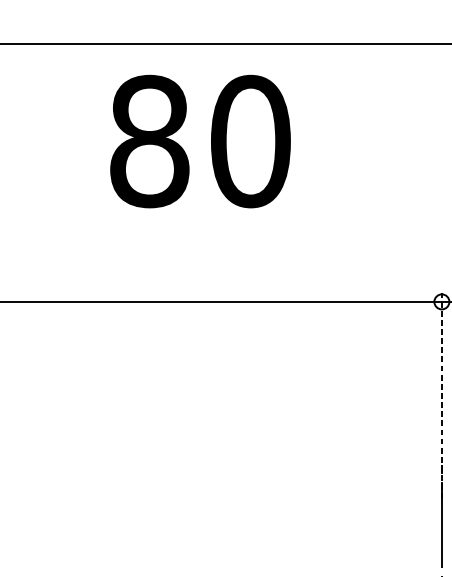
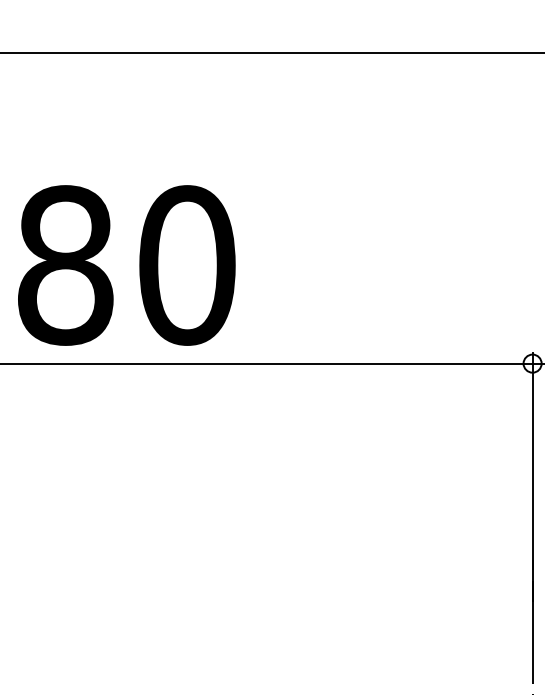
text: (200, 141) -> (126, 265), moved
line: (441, 395) -> (532, 476), dashed -> solid

